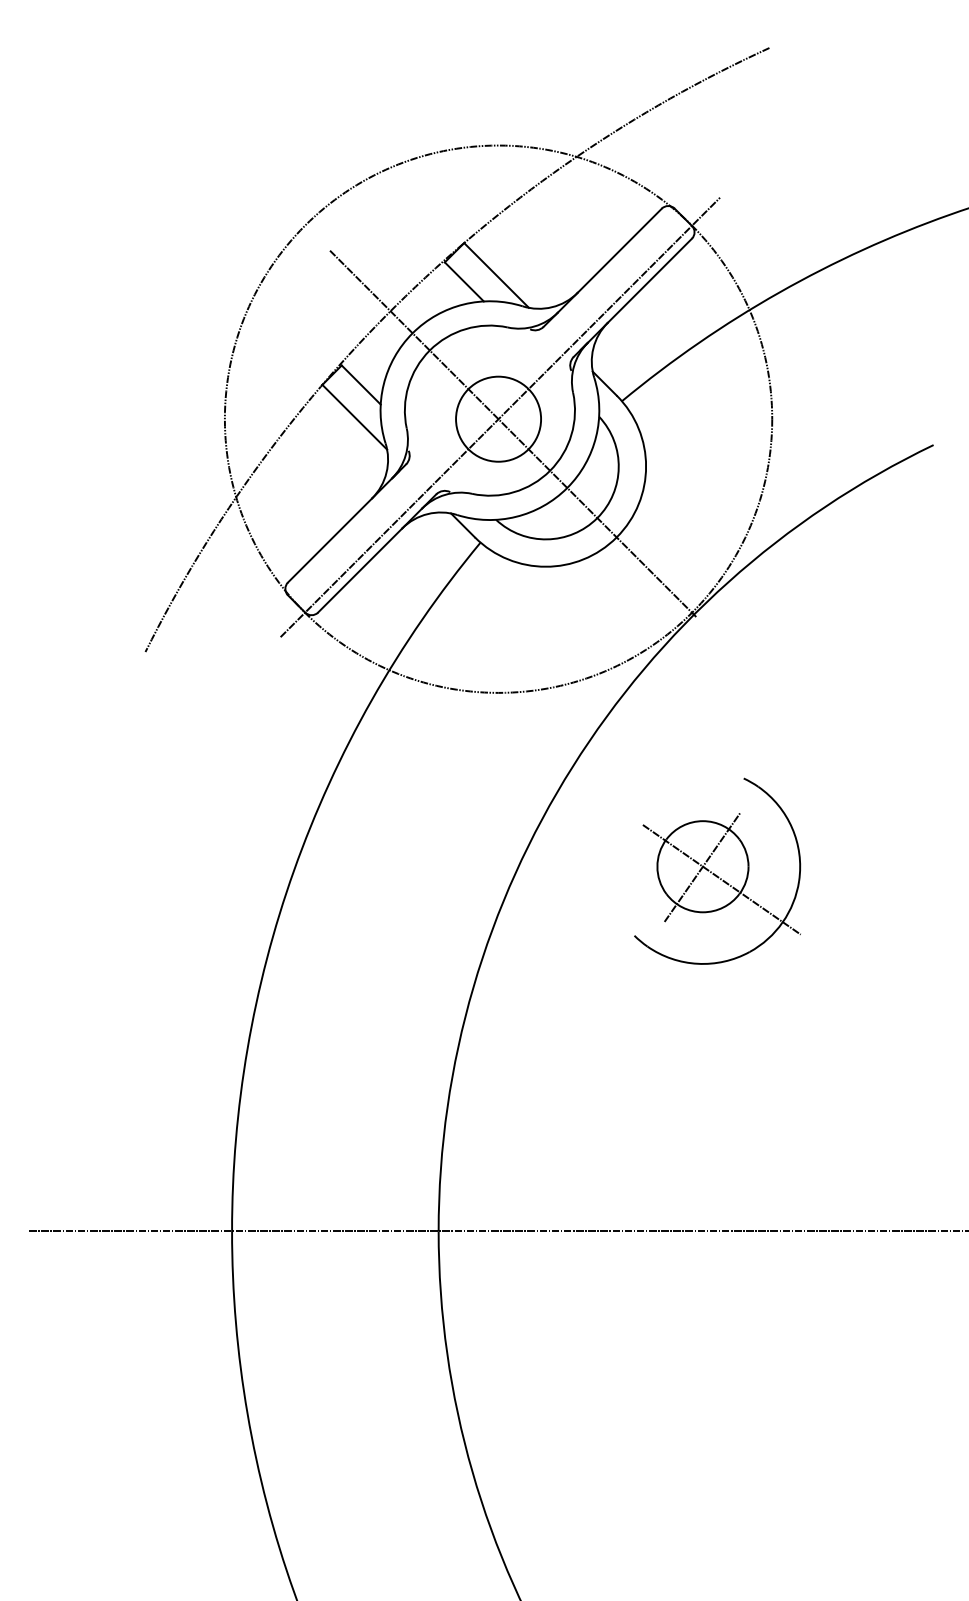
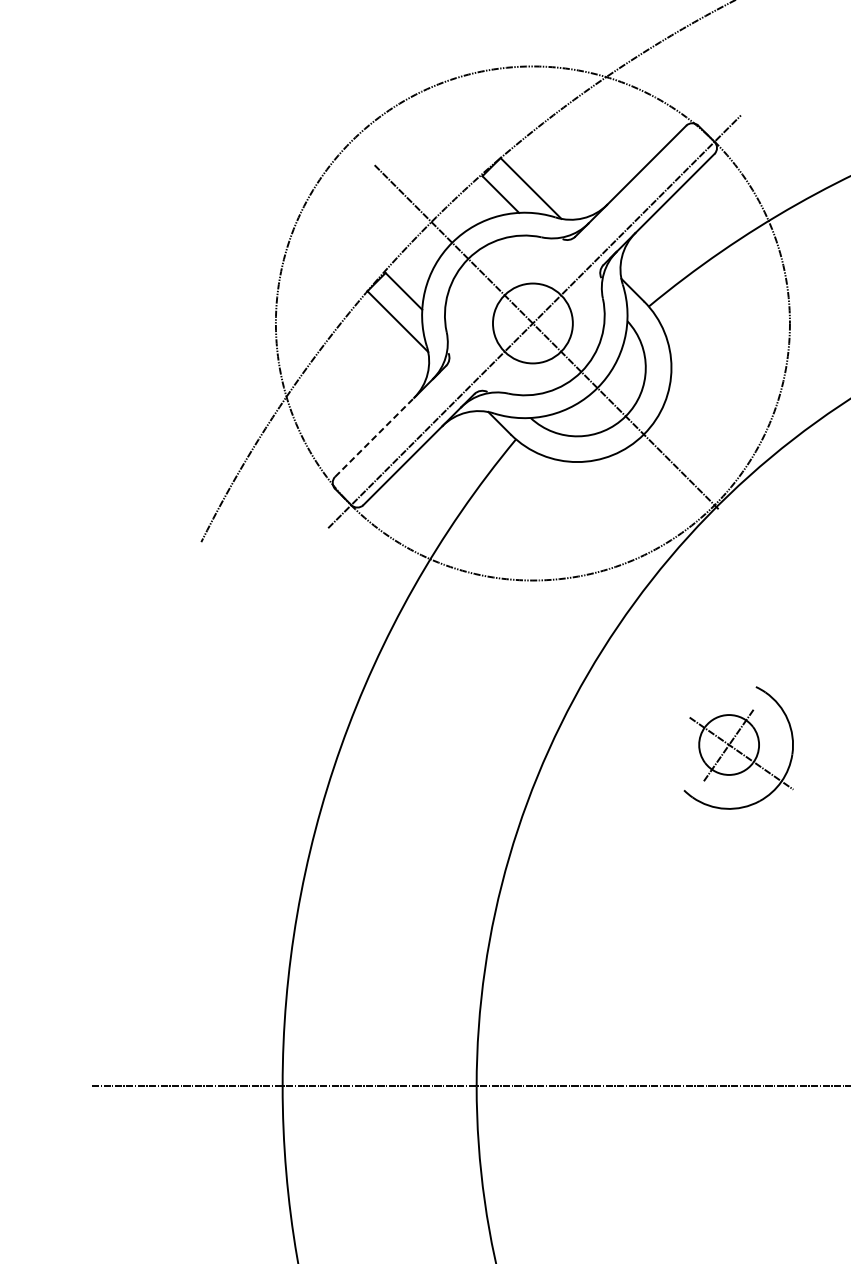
line: (330, 540) -> (375, 437), solid -> dashed
part: (717, 870) -> (738, 747), size x0.7

